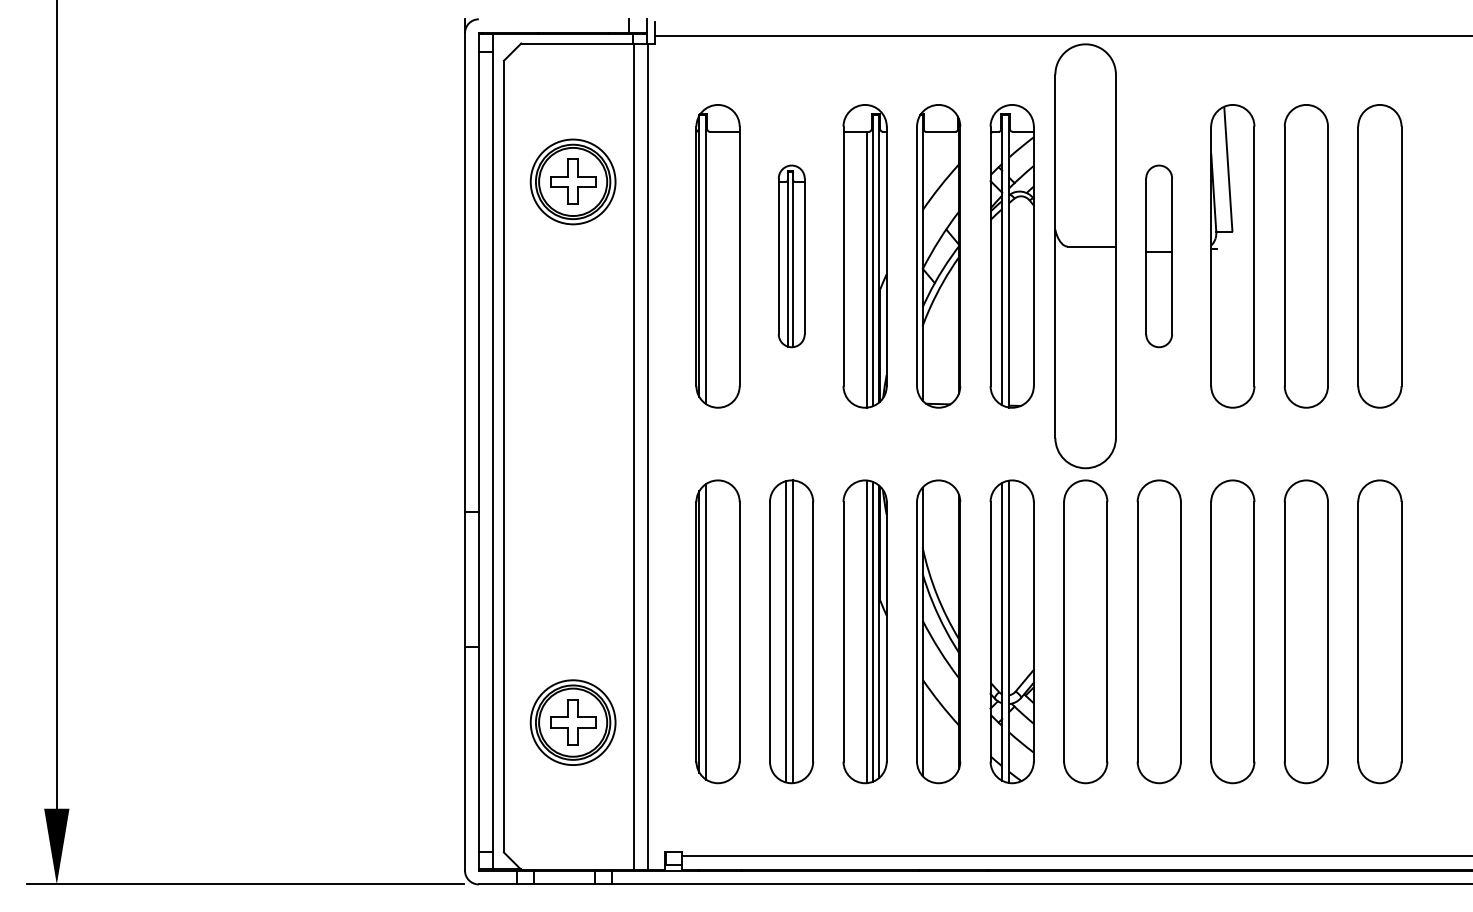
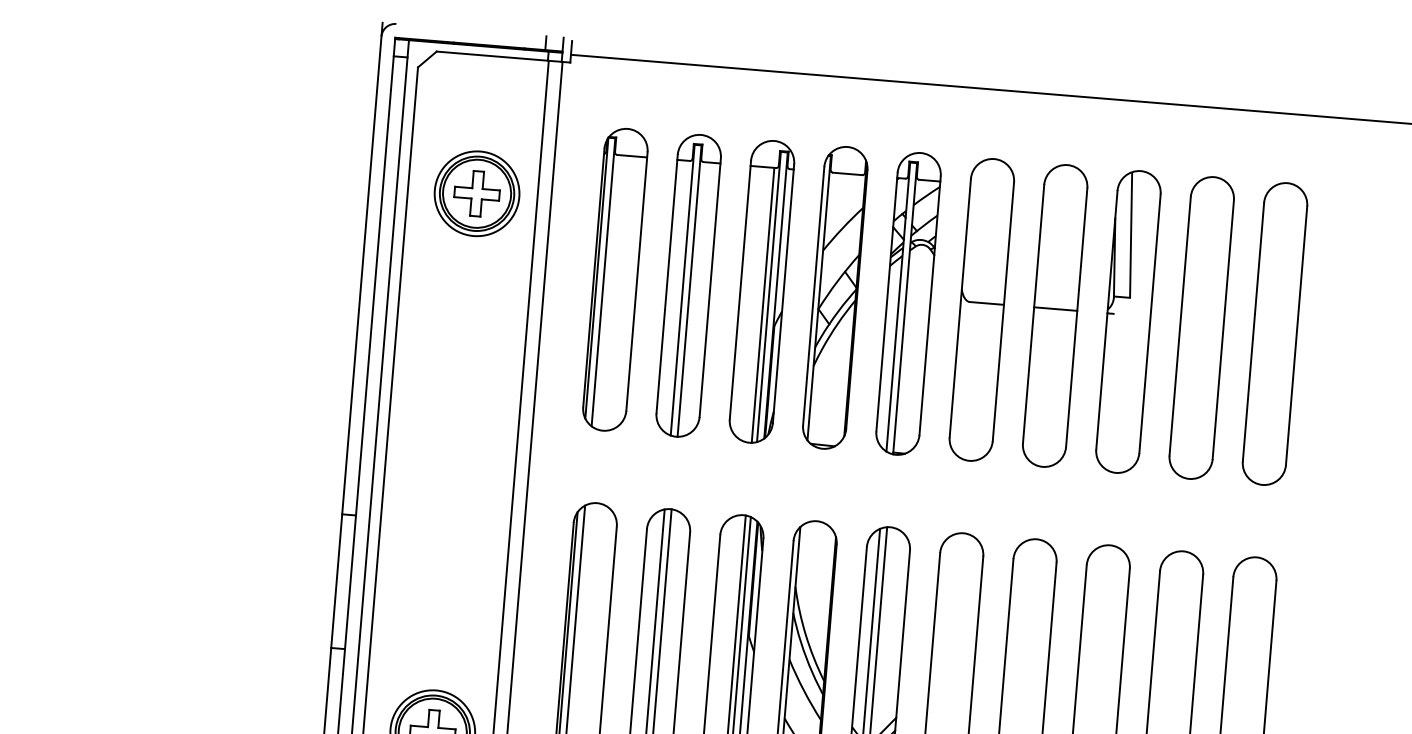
part: (791, 256) -> (688, 285), size x1.67
part: (1085, 256) -> (981, 310), size x0.71
part: (1158, 256) -> (1054, 316), size x1.67

